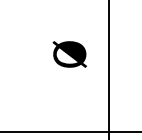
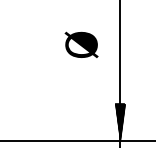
text: (69, 53) -> (81, 44), moved
hatch: (109, 112) -> (120, 122), added

